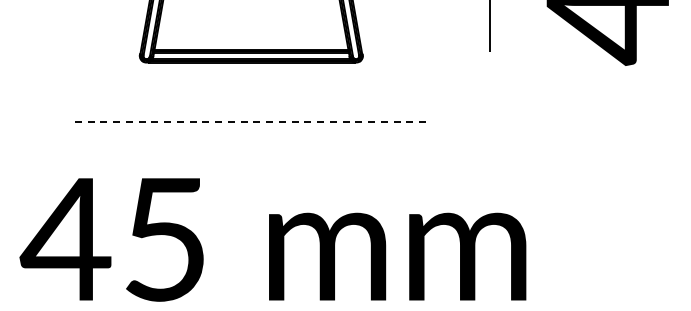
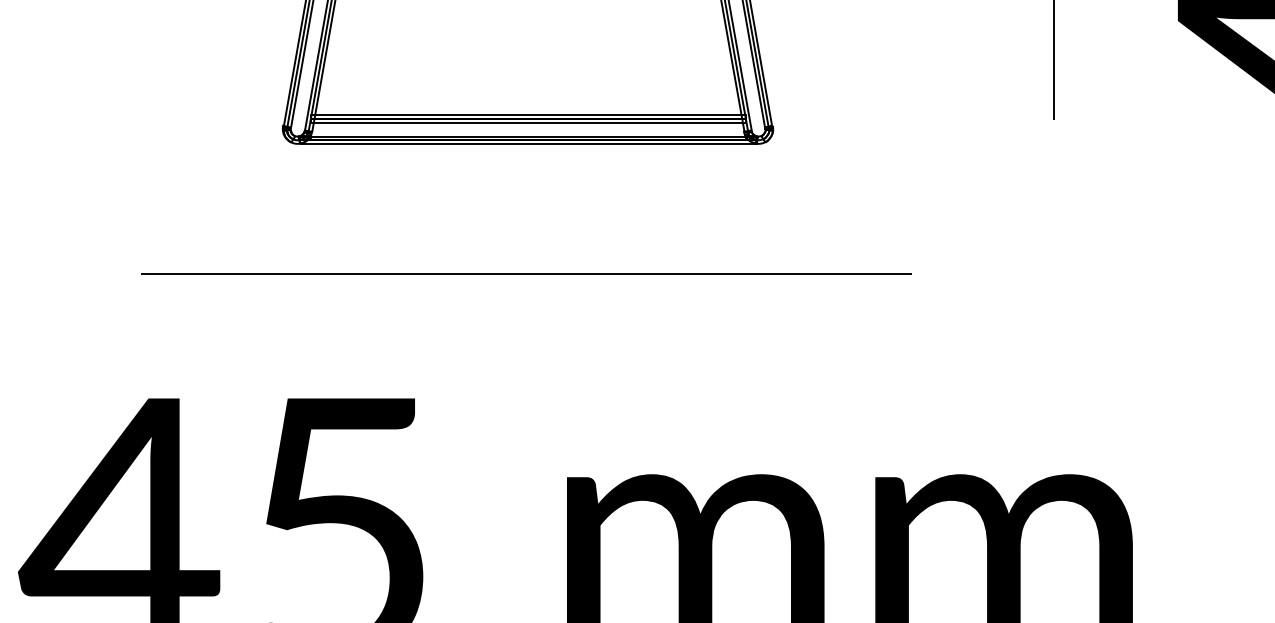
line: (250, 121) -> (526, 273), dashed -> solid

